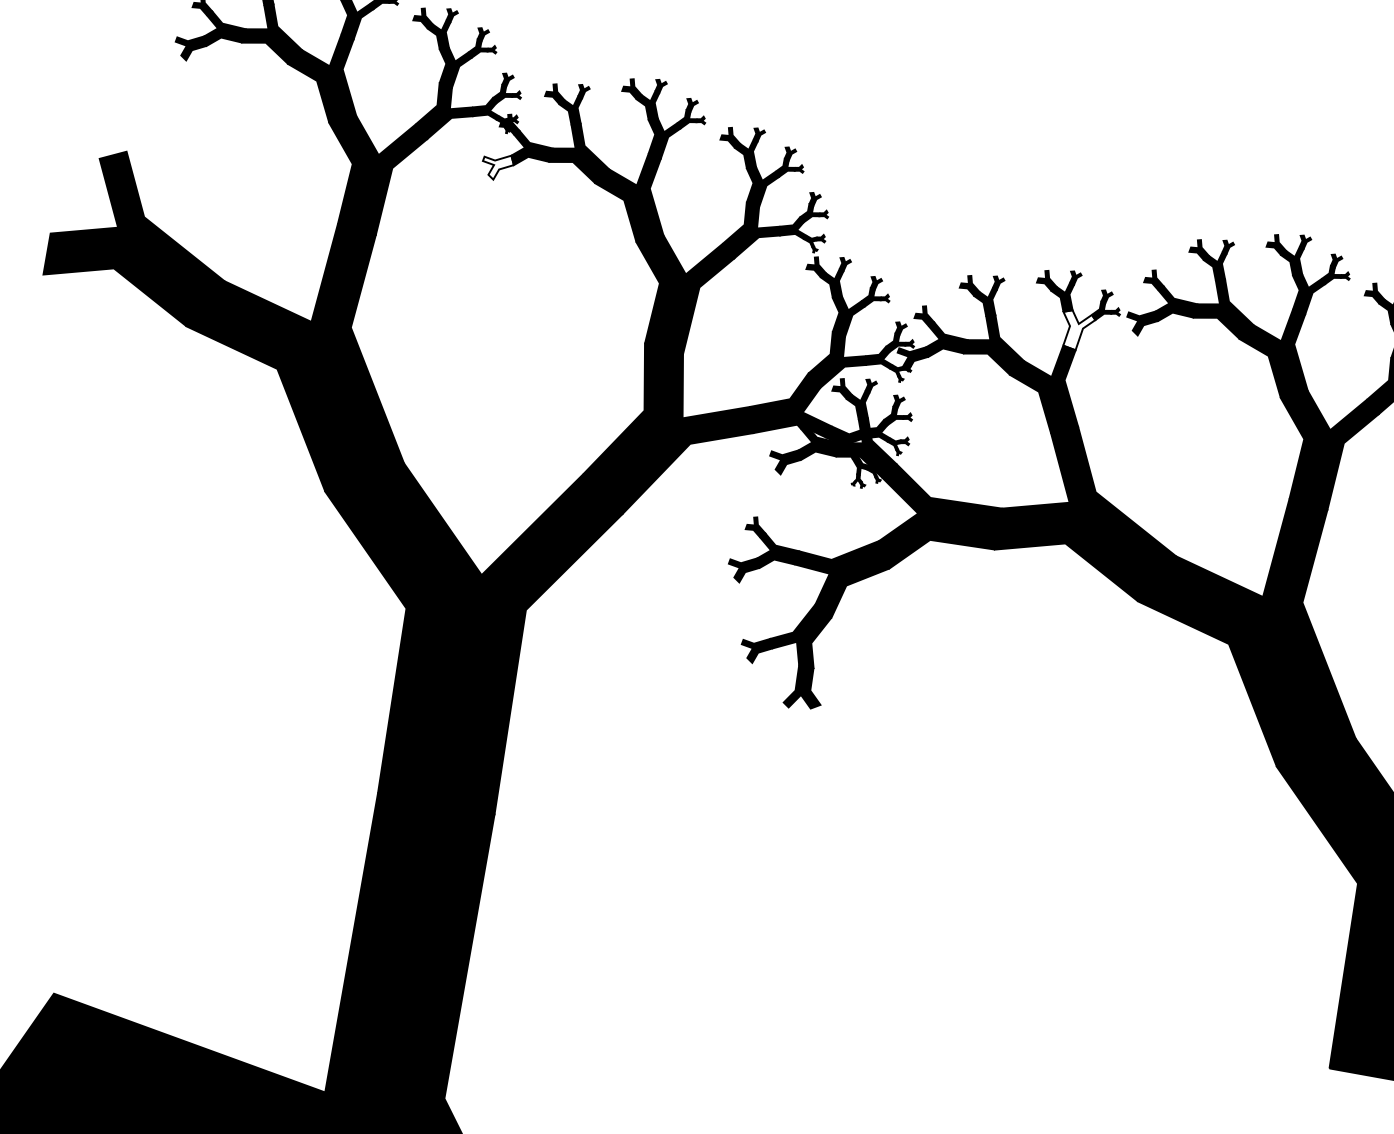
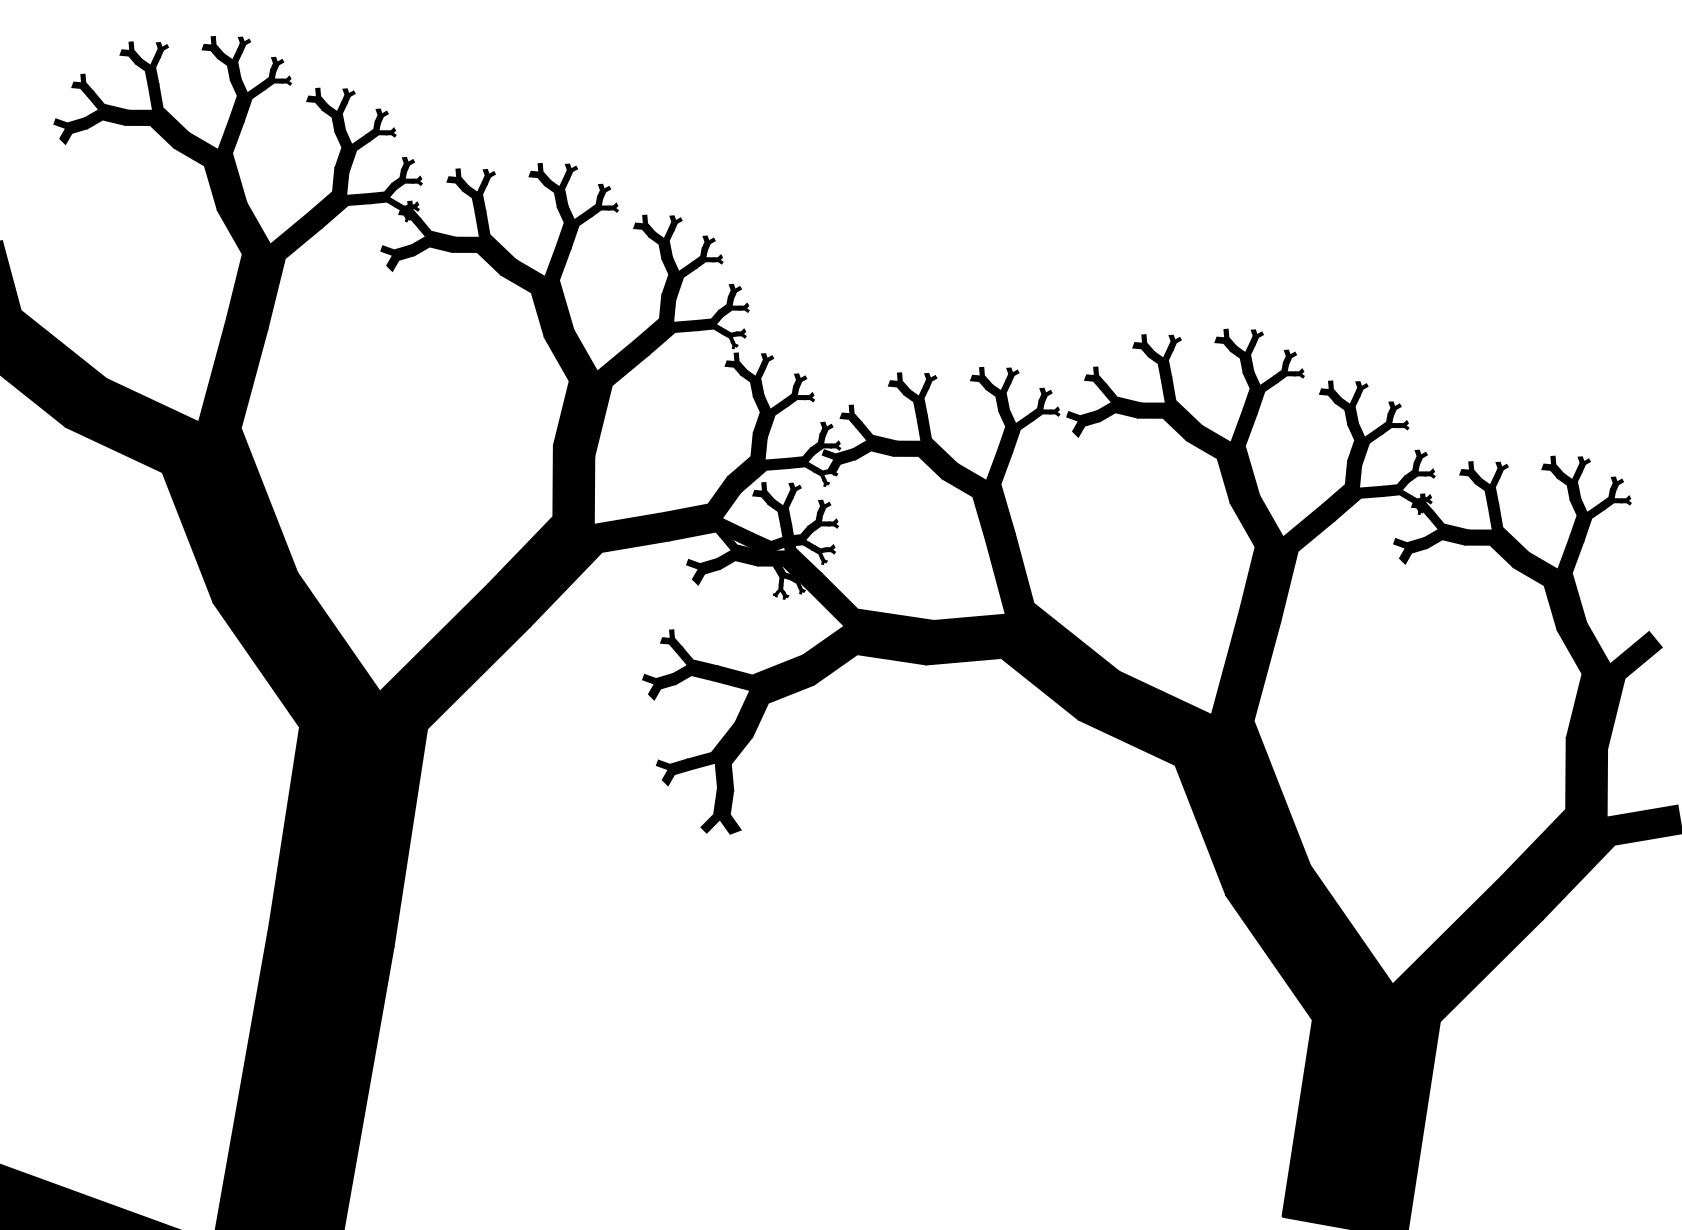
fill: (498, 167) -> (397, 257), added
fill: (1079, 329) -> (1016, 430), added

